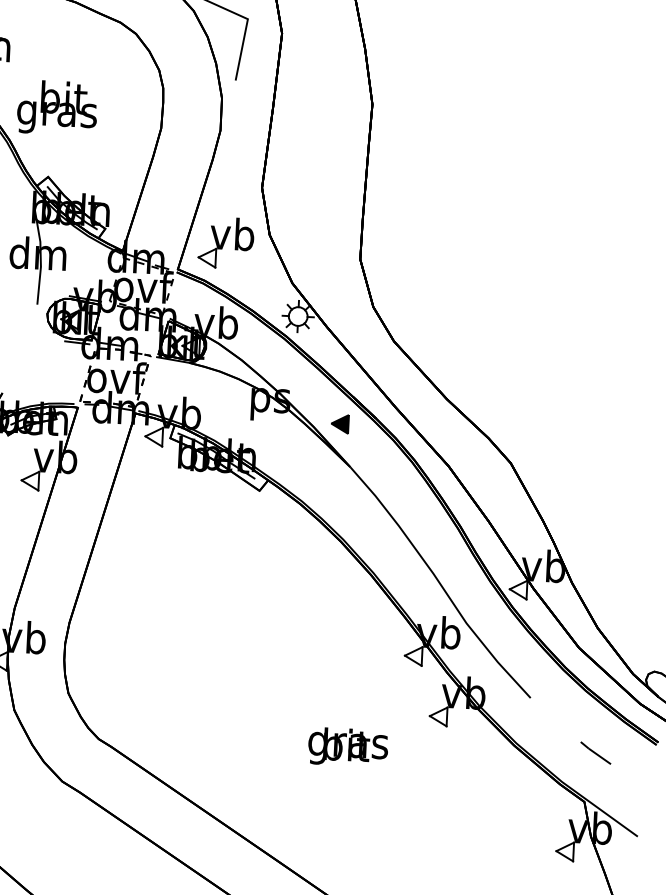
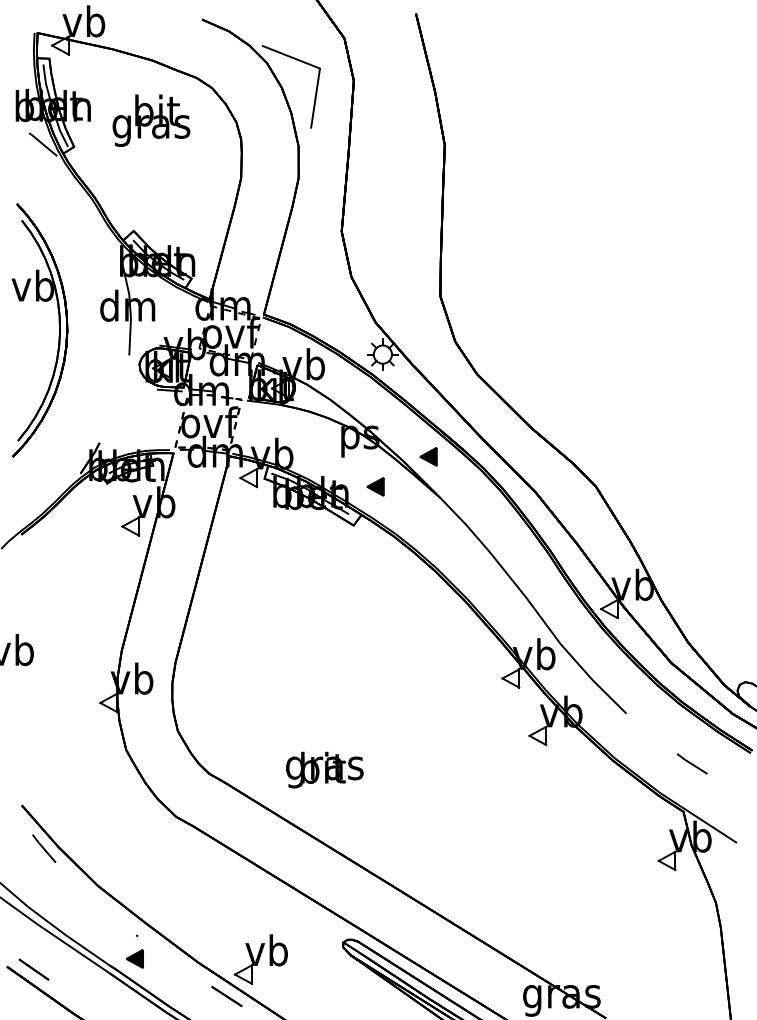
text: (57, 107) -> (151, 120), moved
part: (226, 242) -> (309, 286), removed
part: (283, 451) -> (375, 486), added
text: (347, 746) -> (324, 769), moved

